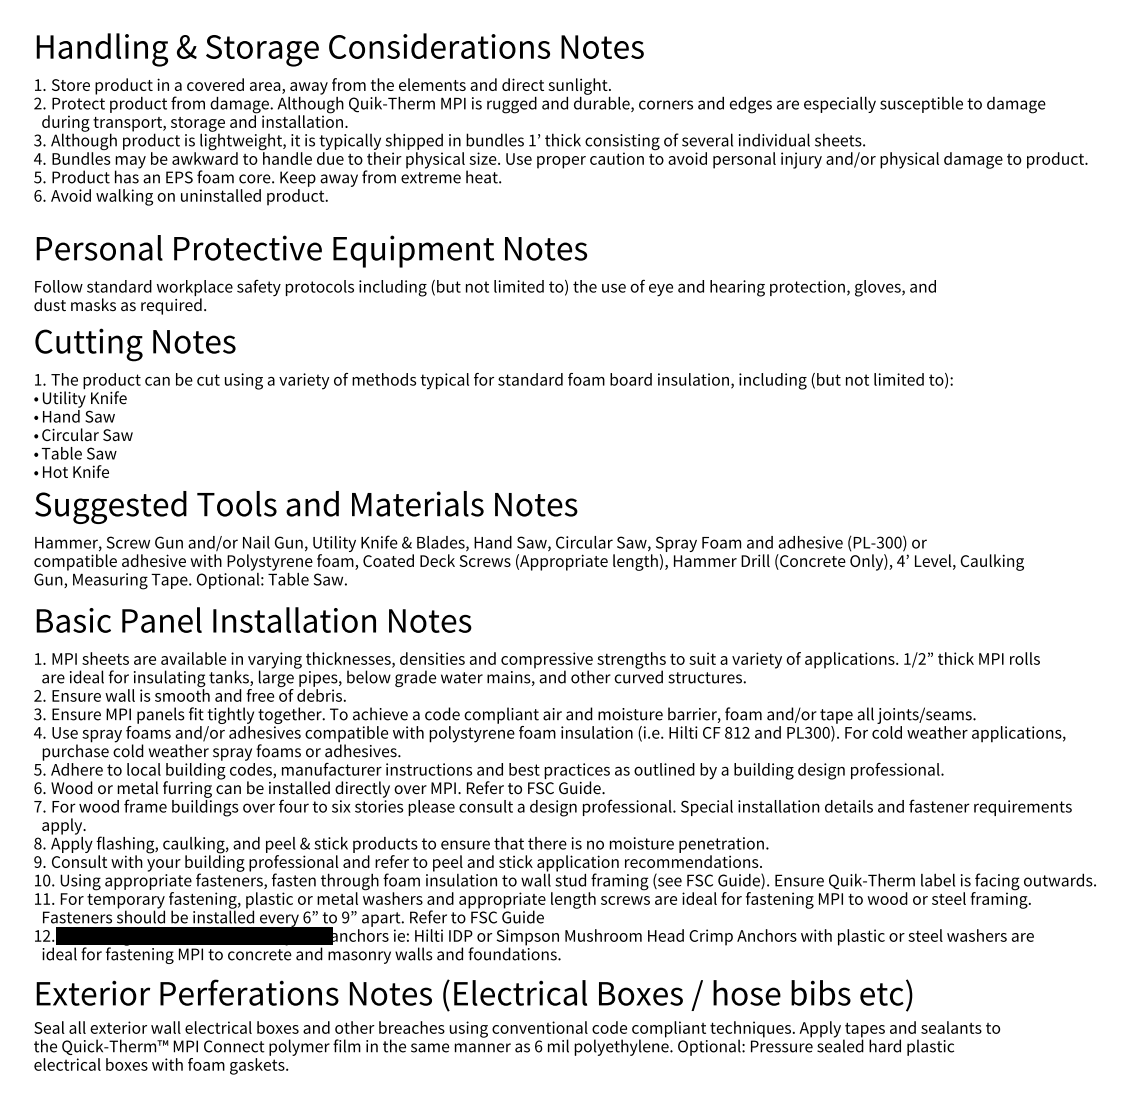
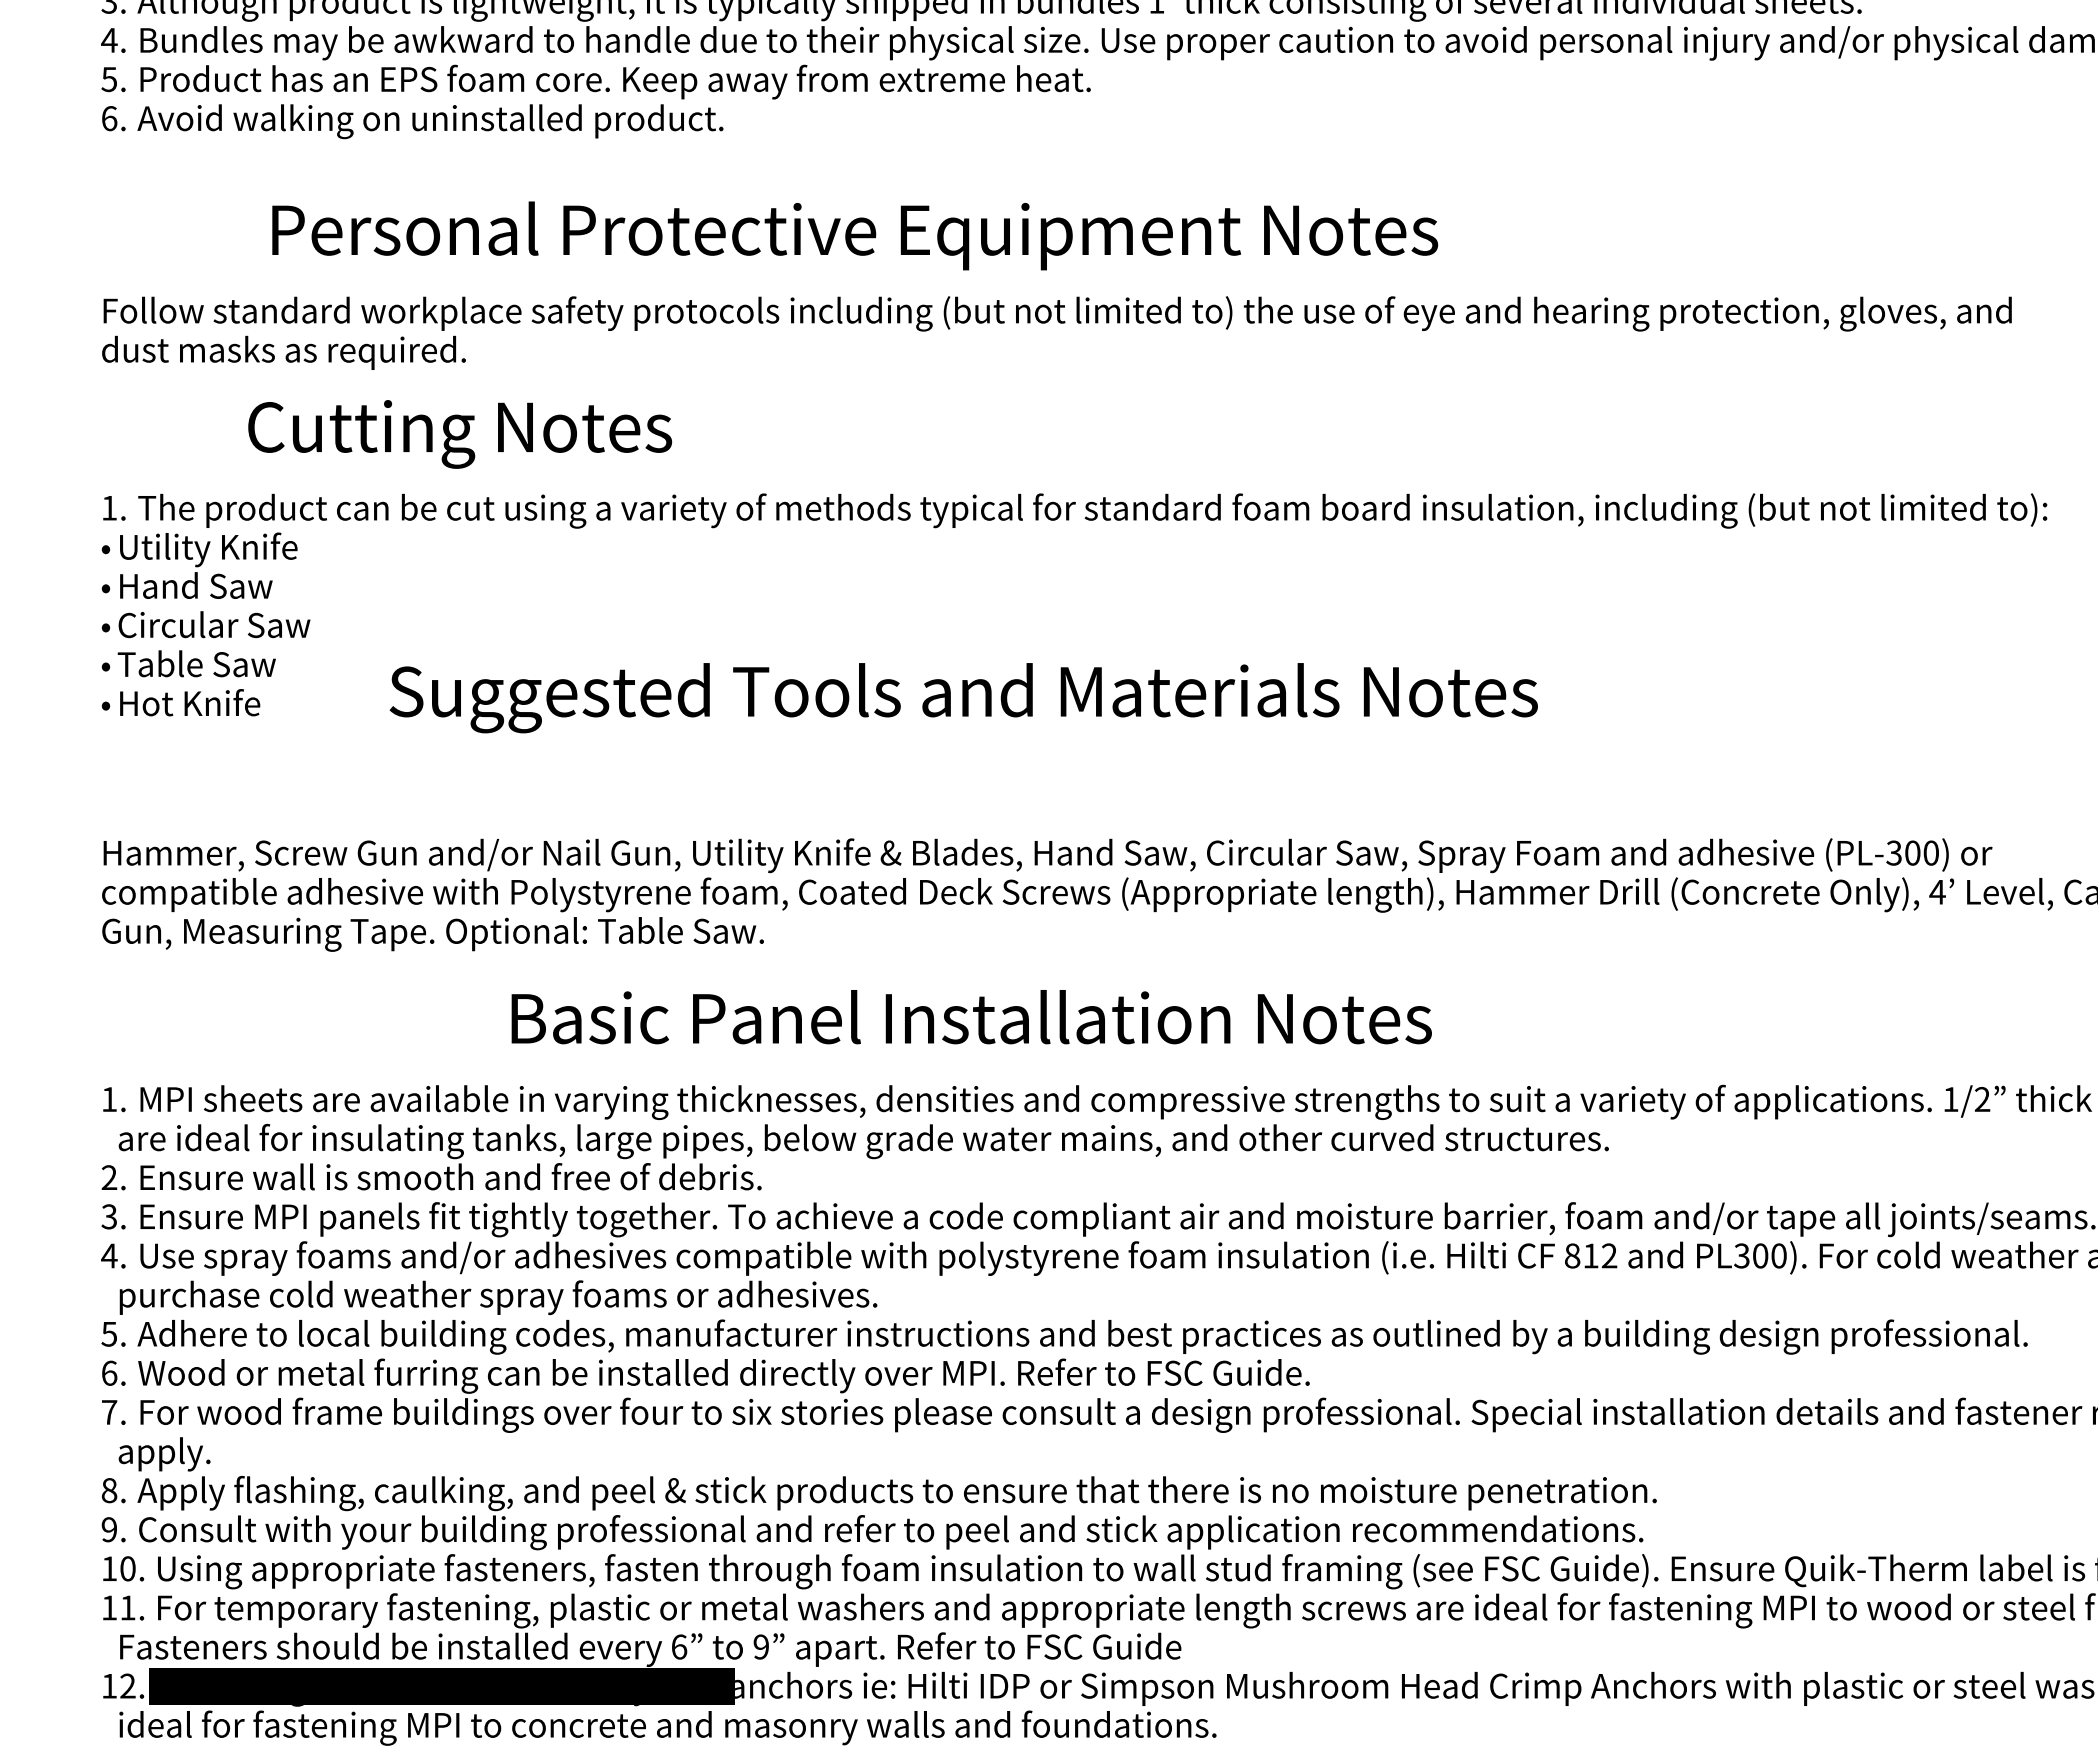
text: (311, 251) -> (854, 236), moved
text: (135, 344) -> (460, 433), moved
text: (306, 507) -> (964, 698), moved
text: (253, 619) -> (970, 1015), moved

